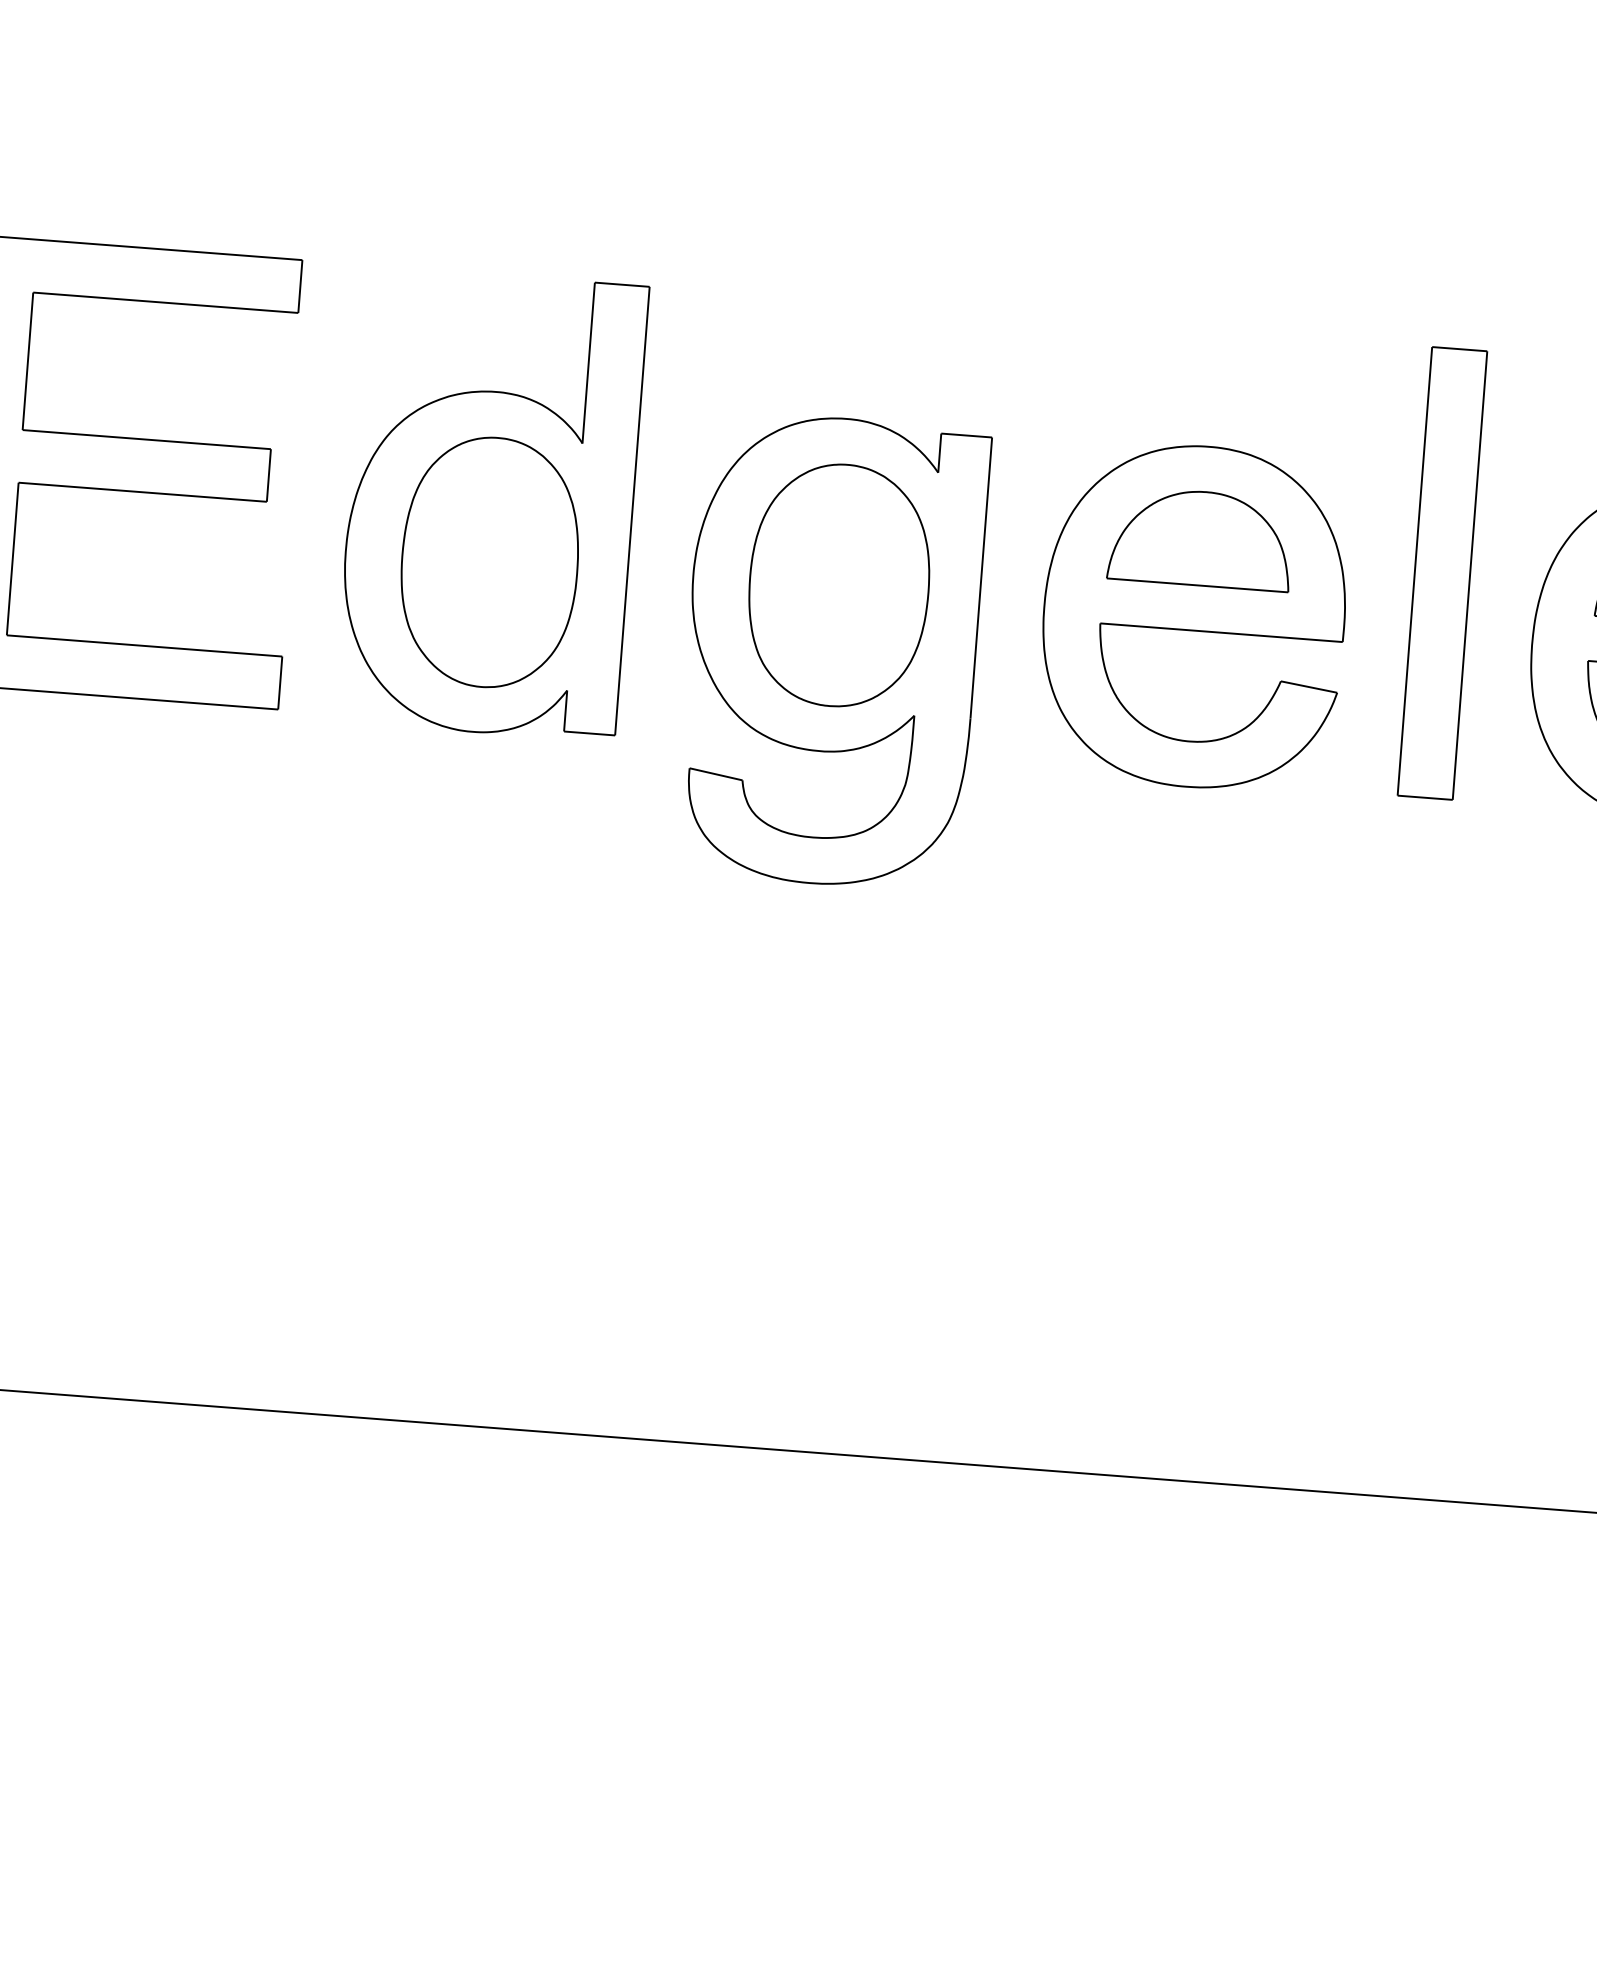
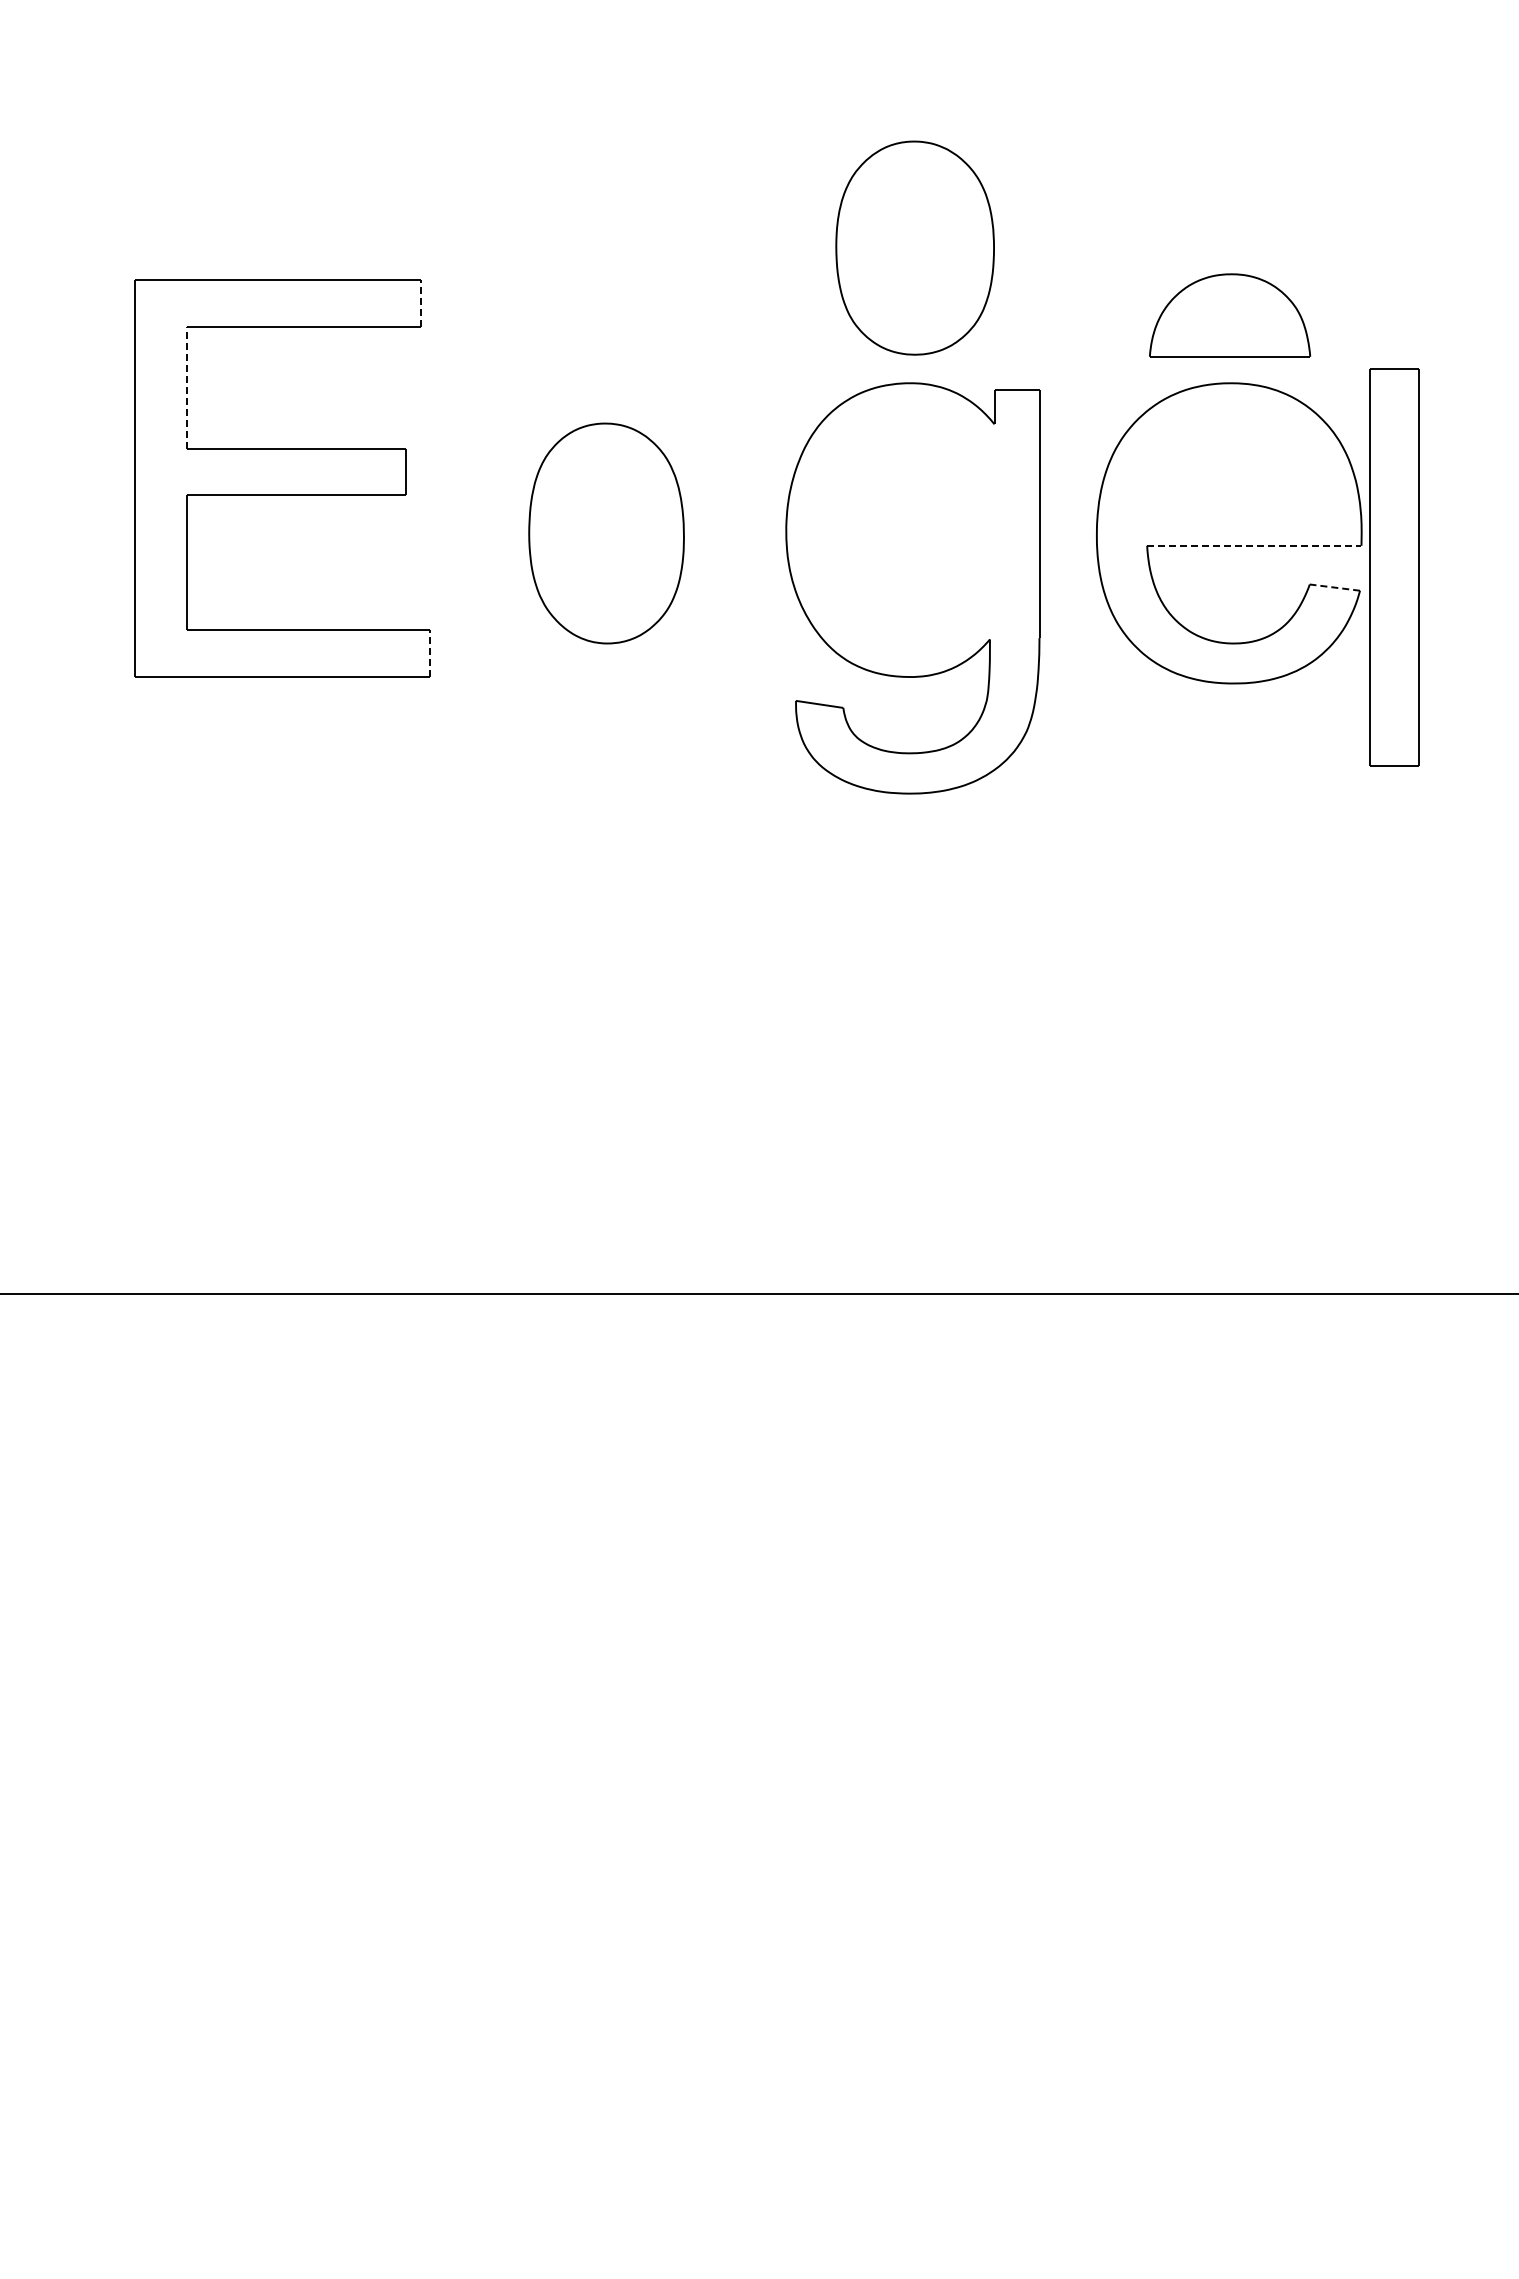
line: (300, 286) -> (421, 303), solid -> dashed
line: (27, 360) -> (186, 387), solid -> dashed
part: (490, 503) -> (603, 481), removed
part: (1201, 538) -> (1230, 315), moved
part: (1442, 573) -> (1394, 567), moved
part: (838, 584) -> (914, 247), moved
line: (1221, 632) -> (1254, 545), solid -> dashed
line: (280, 682) -> (430, 653), solid -> dashed
line: (1308, 686) -> (1334, 587), solid -> dashed

